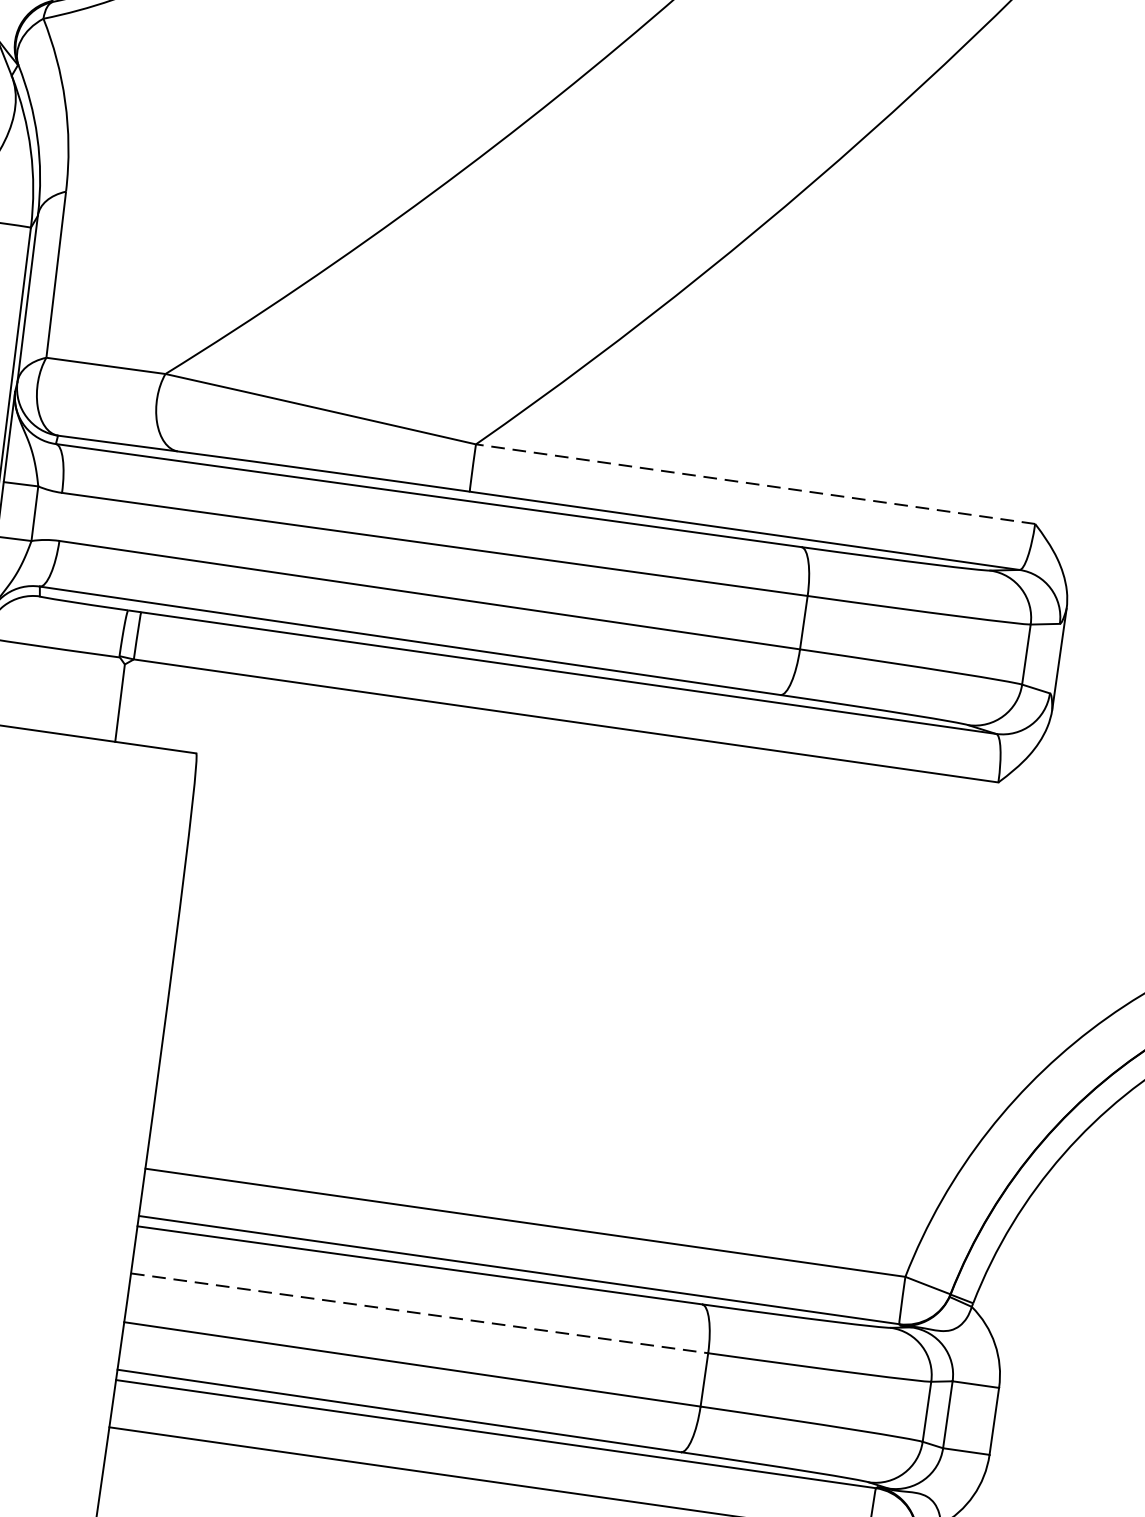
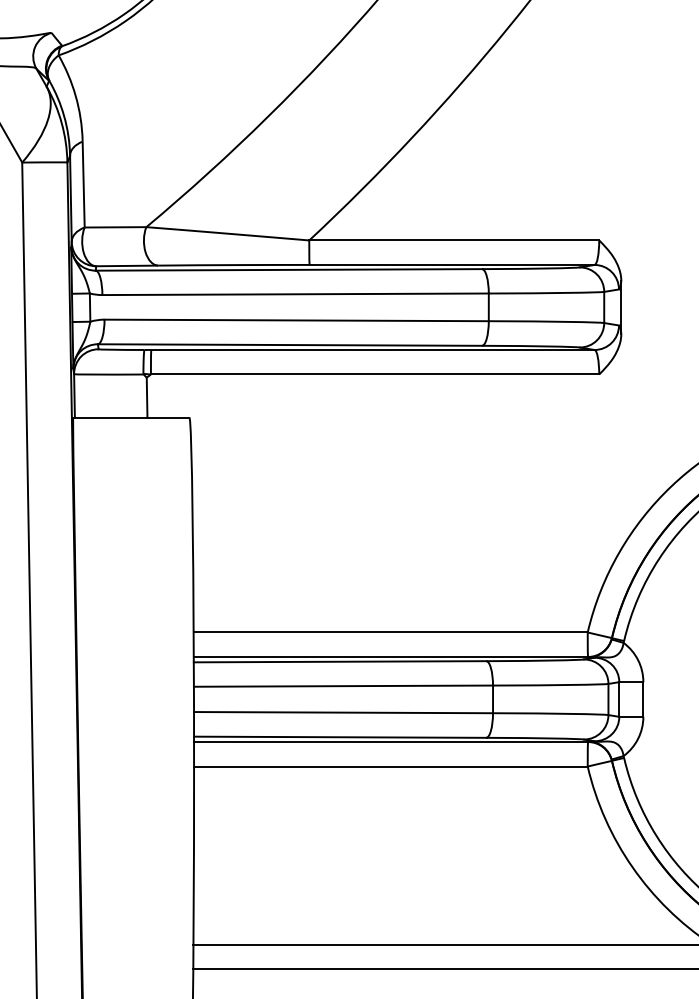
line: (756, 484) -> (454, 240), dashed -> solid
line: (419, 1313) -> (343, 686), dashed -> solid

